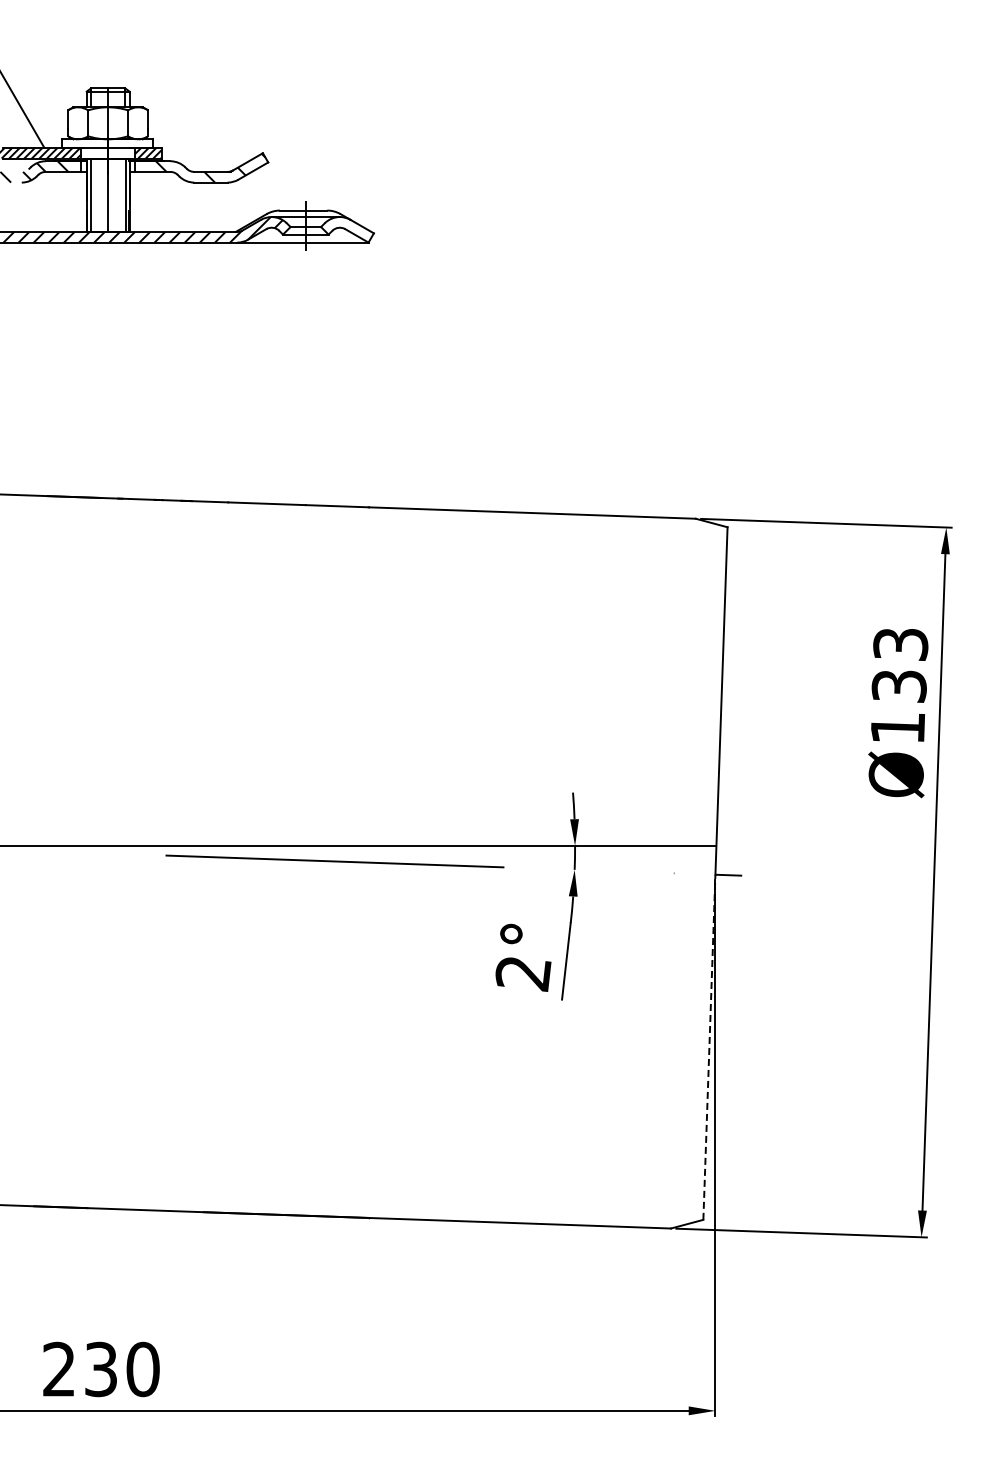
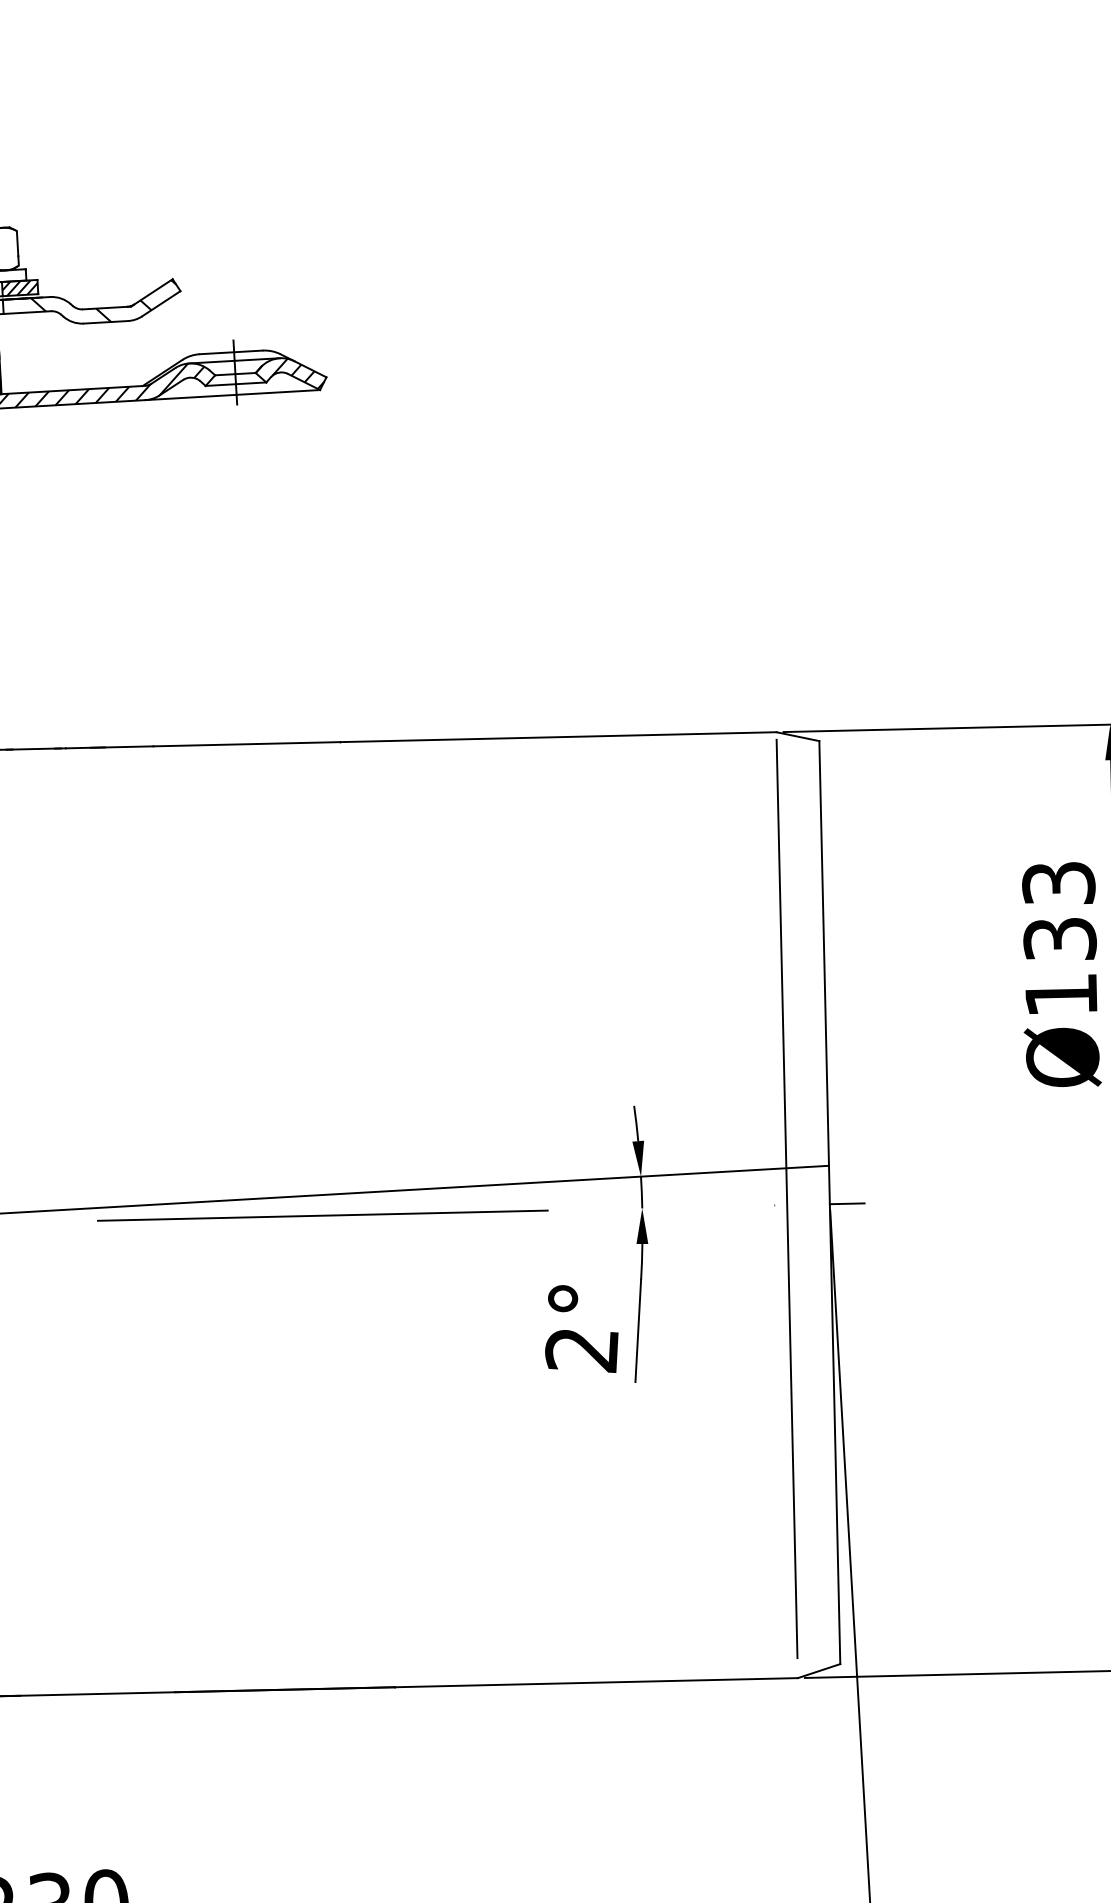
hatch: (346, 229) -> (289, 374), added
line: (683, 868) -> (786, 1198), added
line: (709, 1047) -> (835, 1434), dashed -> solid

